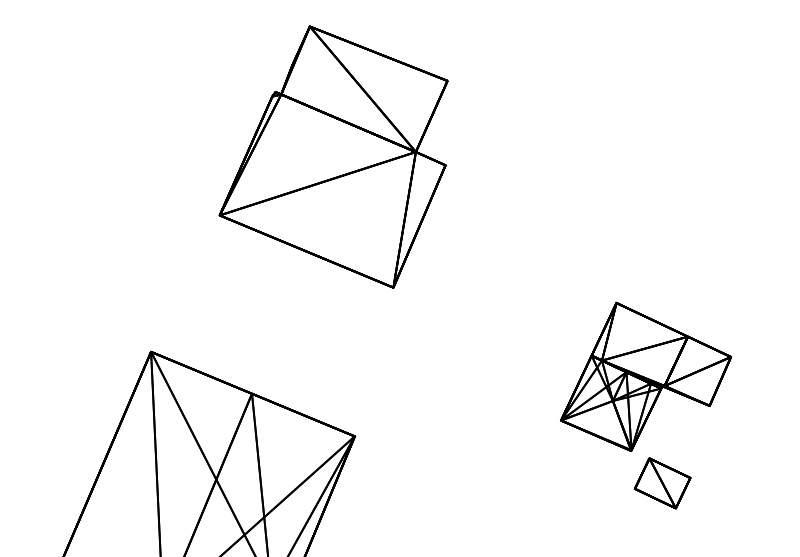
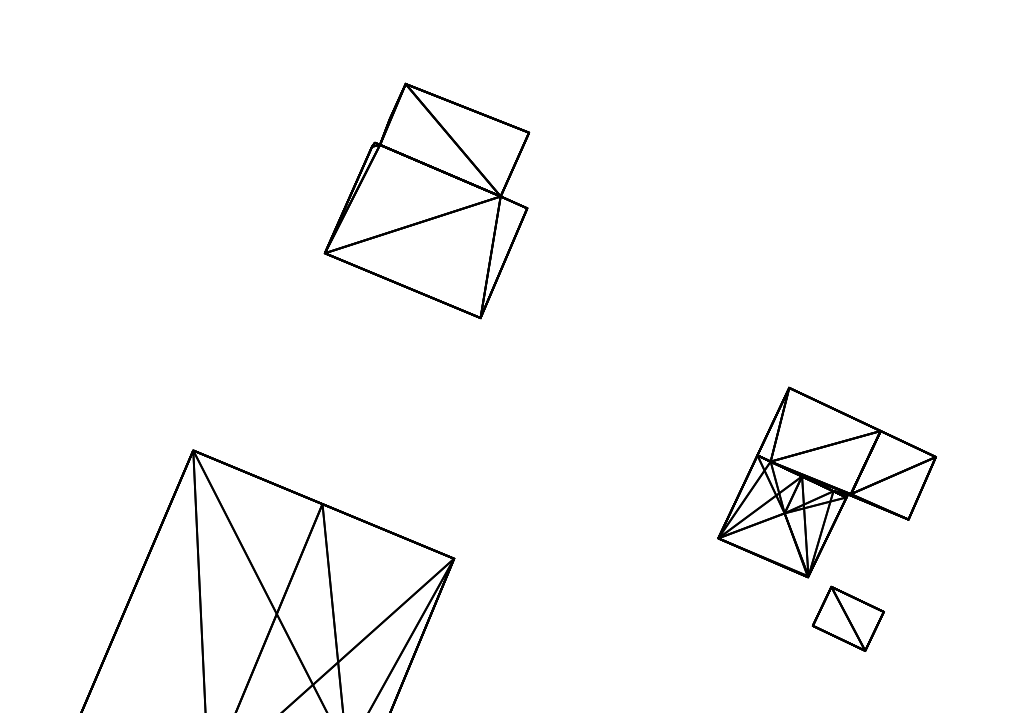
part: (333, 156) -> (426, 200), size x0.7

